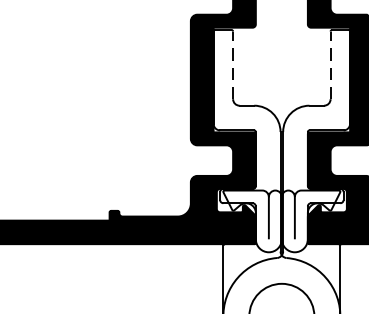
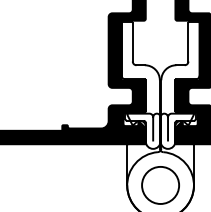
line: (232, 64) -> (132, 41), dashed -> solid
line: (330, 64) -> (188, 41), dashed -> solid

